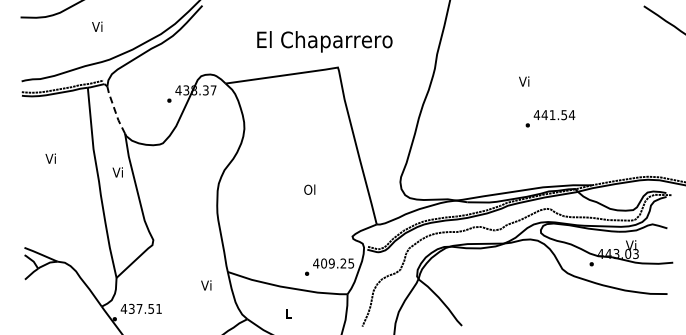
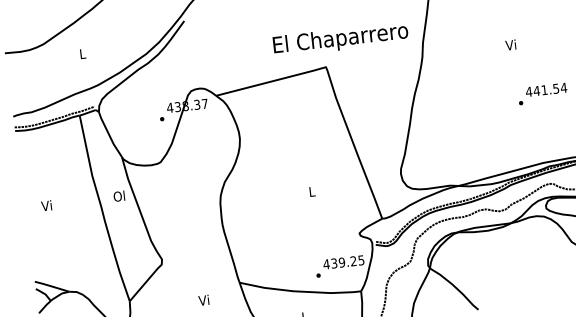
text: (97, 26) -> (82, 53), Vi -> L
text: (324, 41) -> (340, 39), moved
text: (524, 81) -> (511, 45), moved
line: (115, 110) -> (109, 135), dashed -> solid
text: (50, 158) -> (46, 205), moved
text: (117, 172) -> (118, 196), Vi -> Ol
text: (309, 189) -> (311, 191), Ol -> L
text: (324, 263) -> (334, 263), 409.25 -> 439.25
text: (206, 285) -> (204, 300), moved

